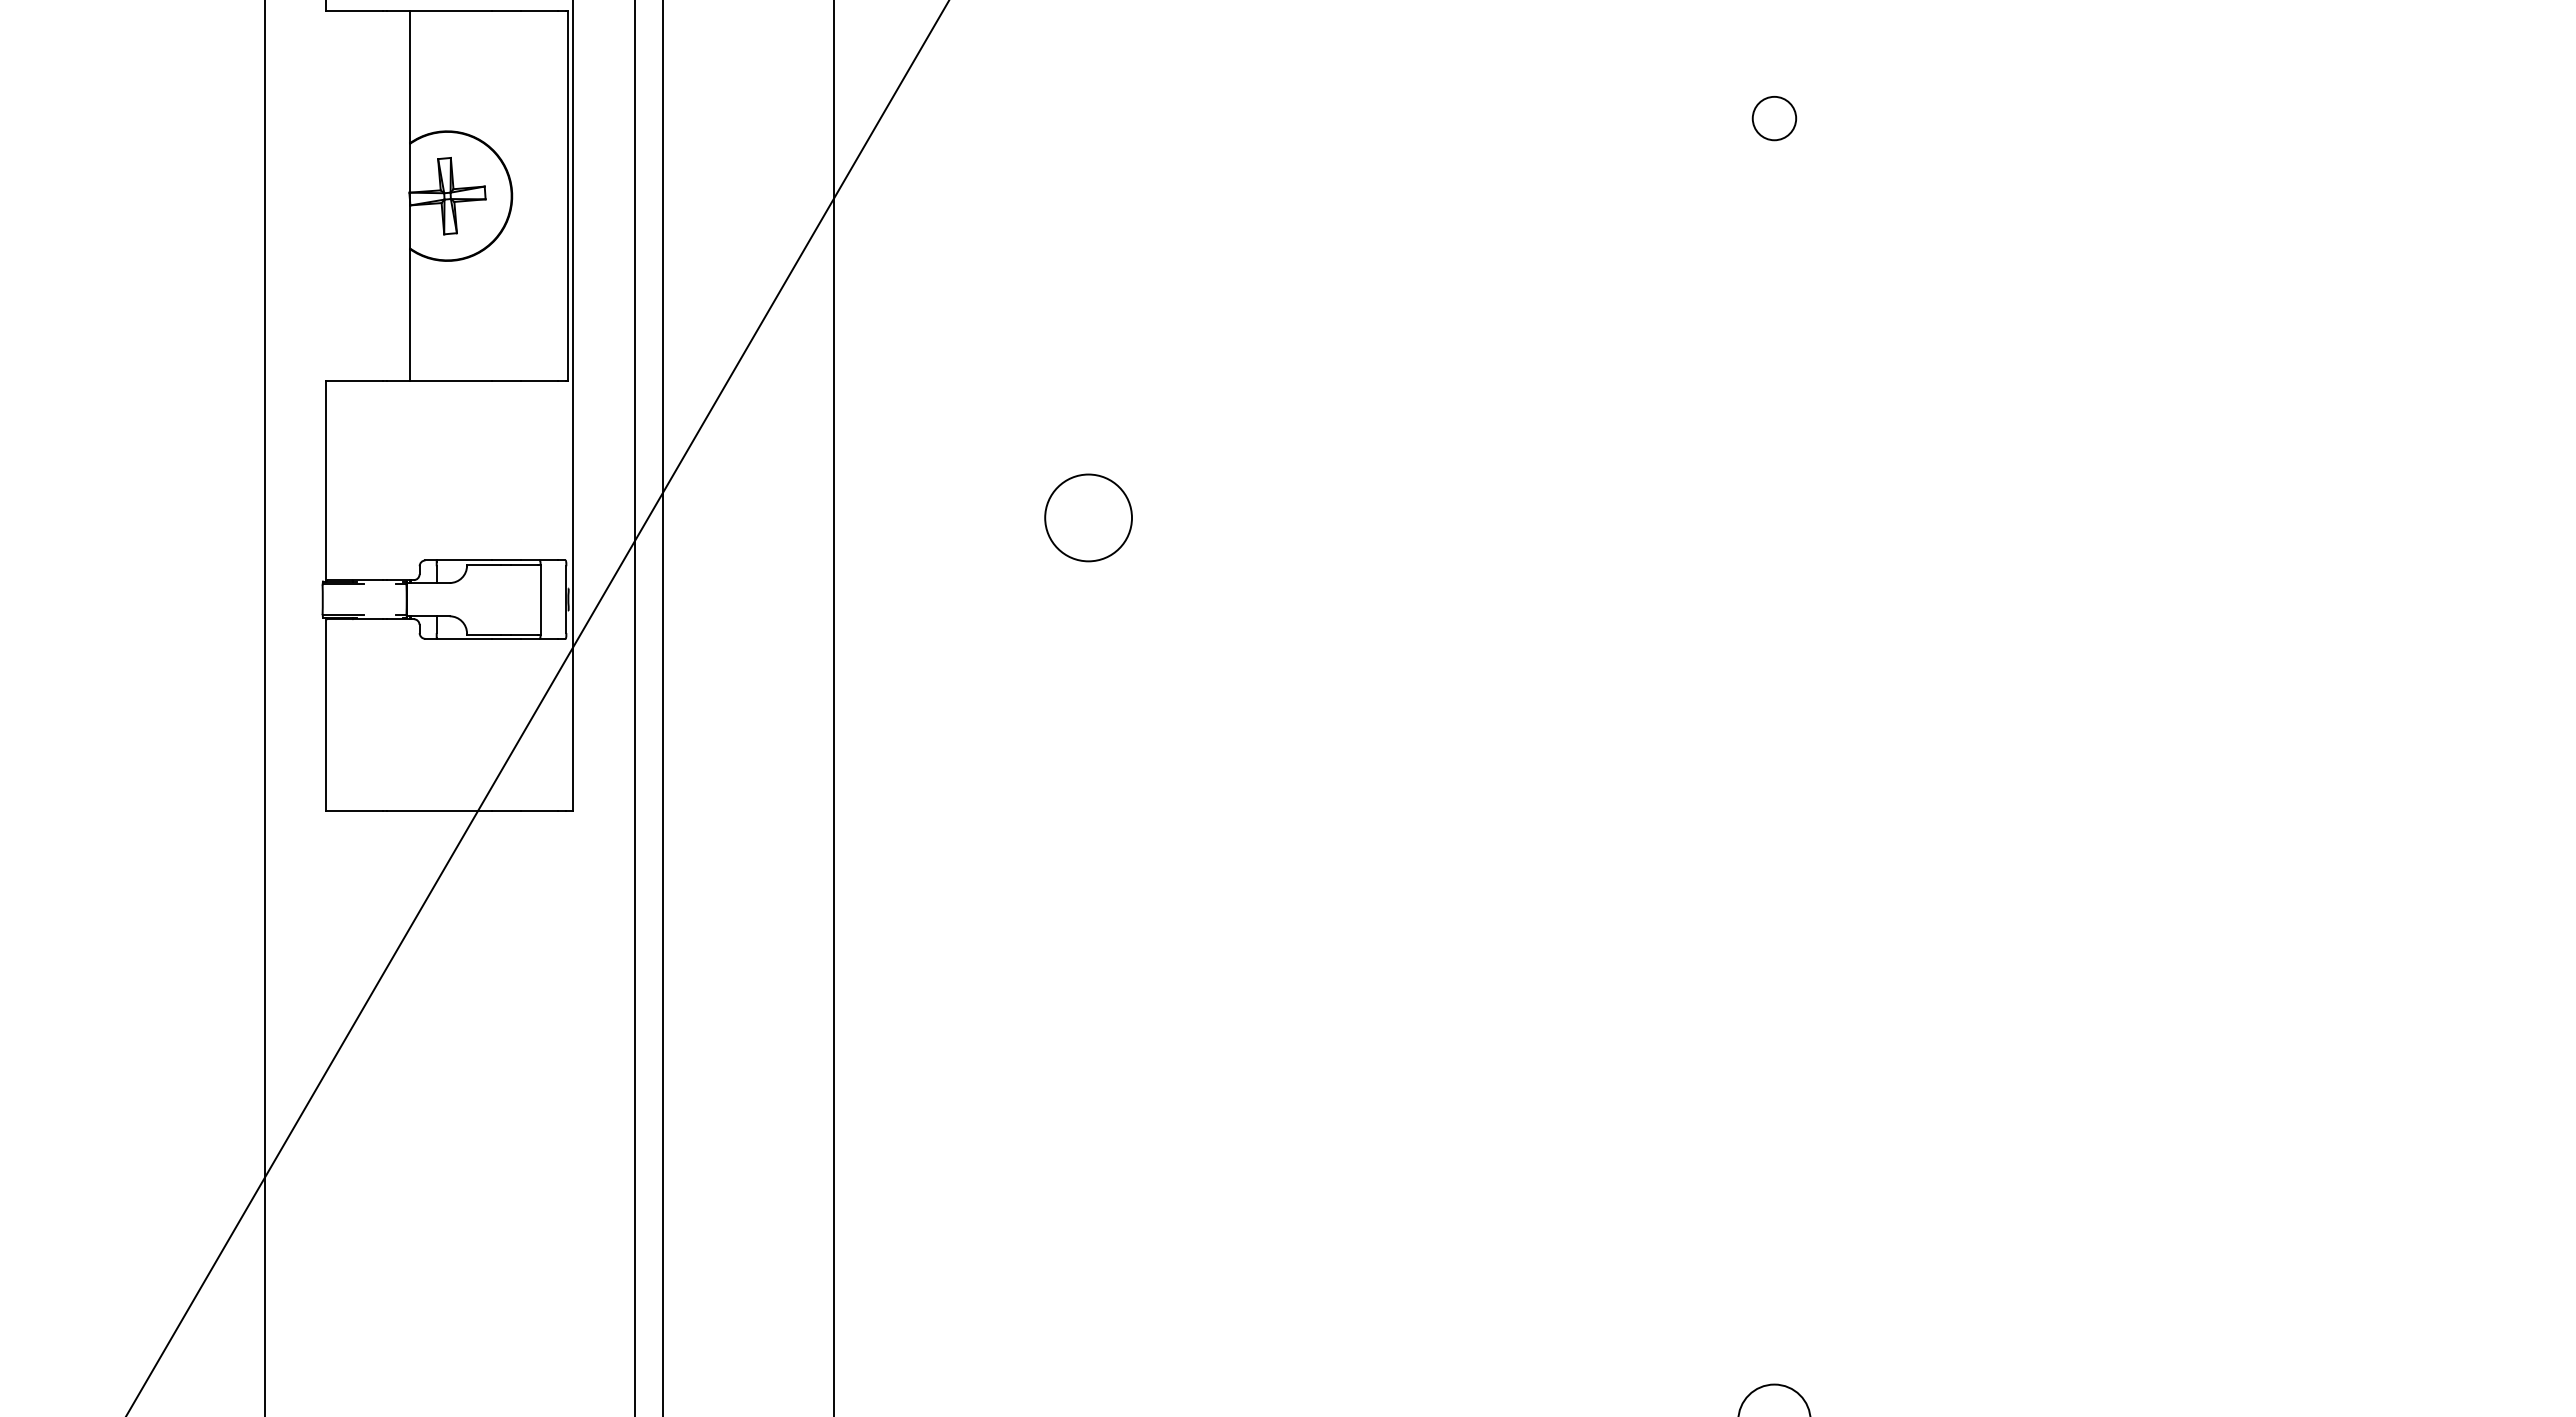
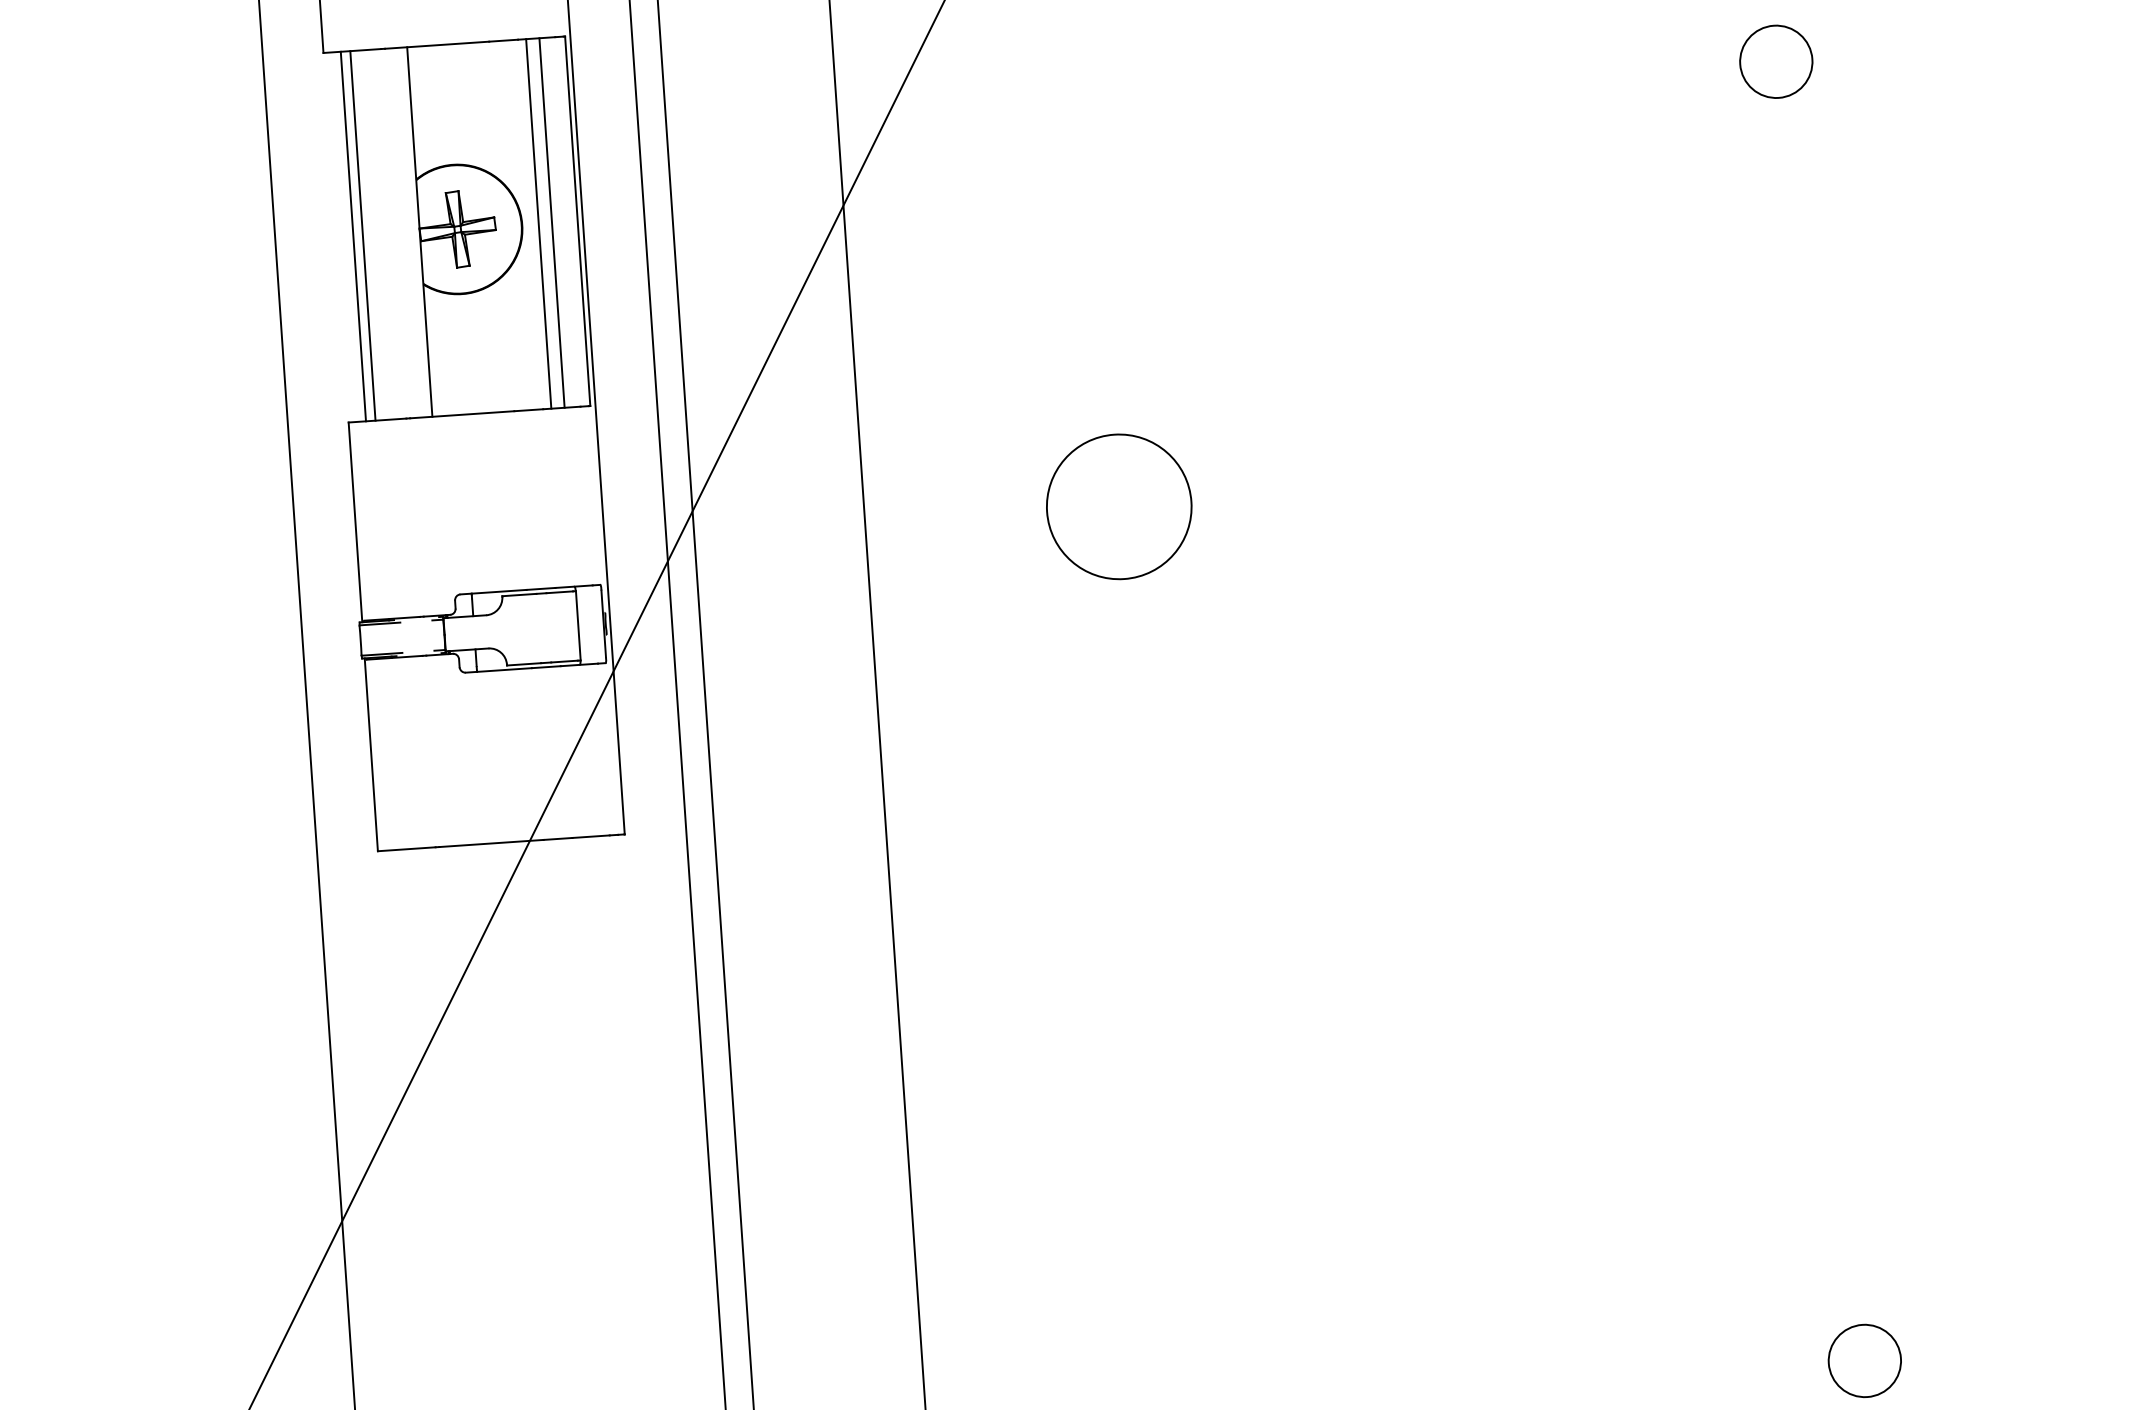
circle: (1774, 118) -> (1776, 61), size x1.67
line: (342, 195) -> (352, 235), added
line: (352, 195) -> (362, 235), added
line: (528, 195) -> (538, 223), added
line: (542, 195) -> (552, 222), added
circle: (1088, 517) -> (1119, 506), size x1.67

